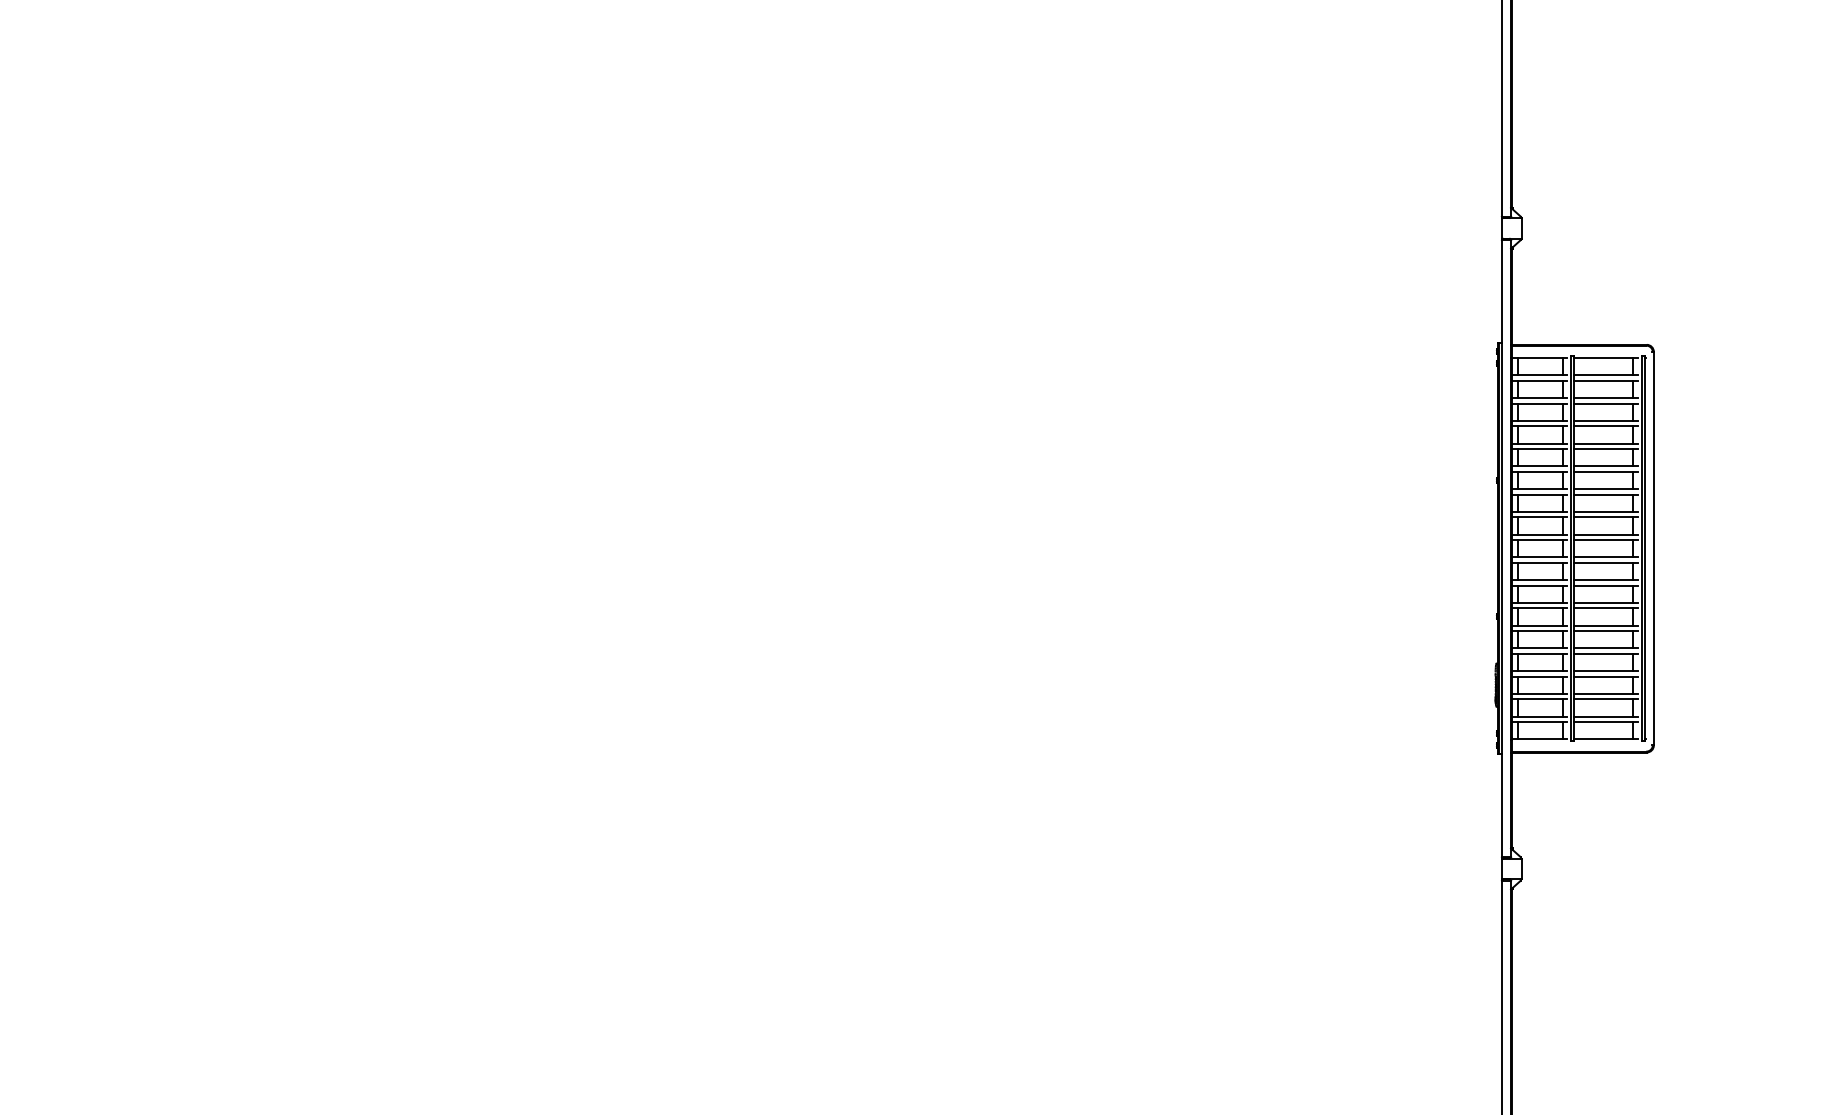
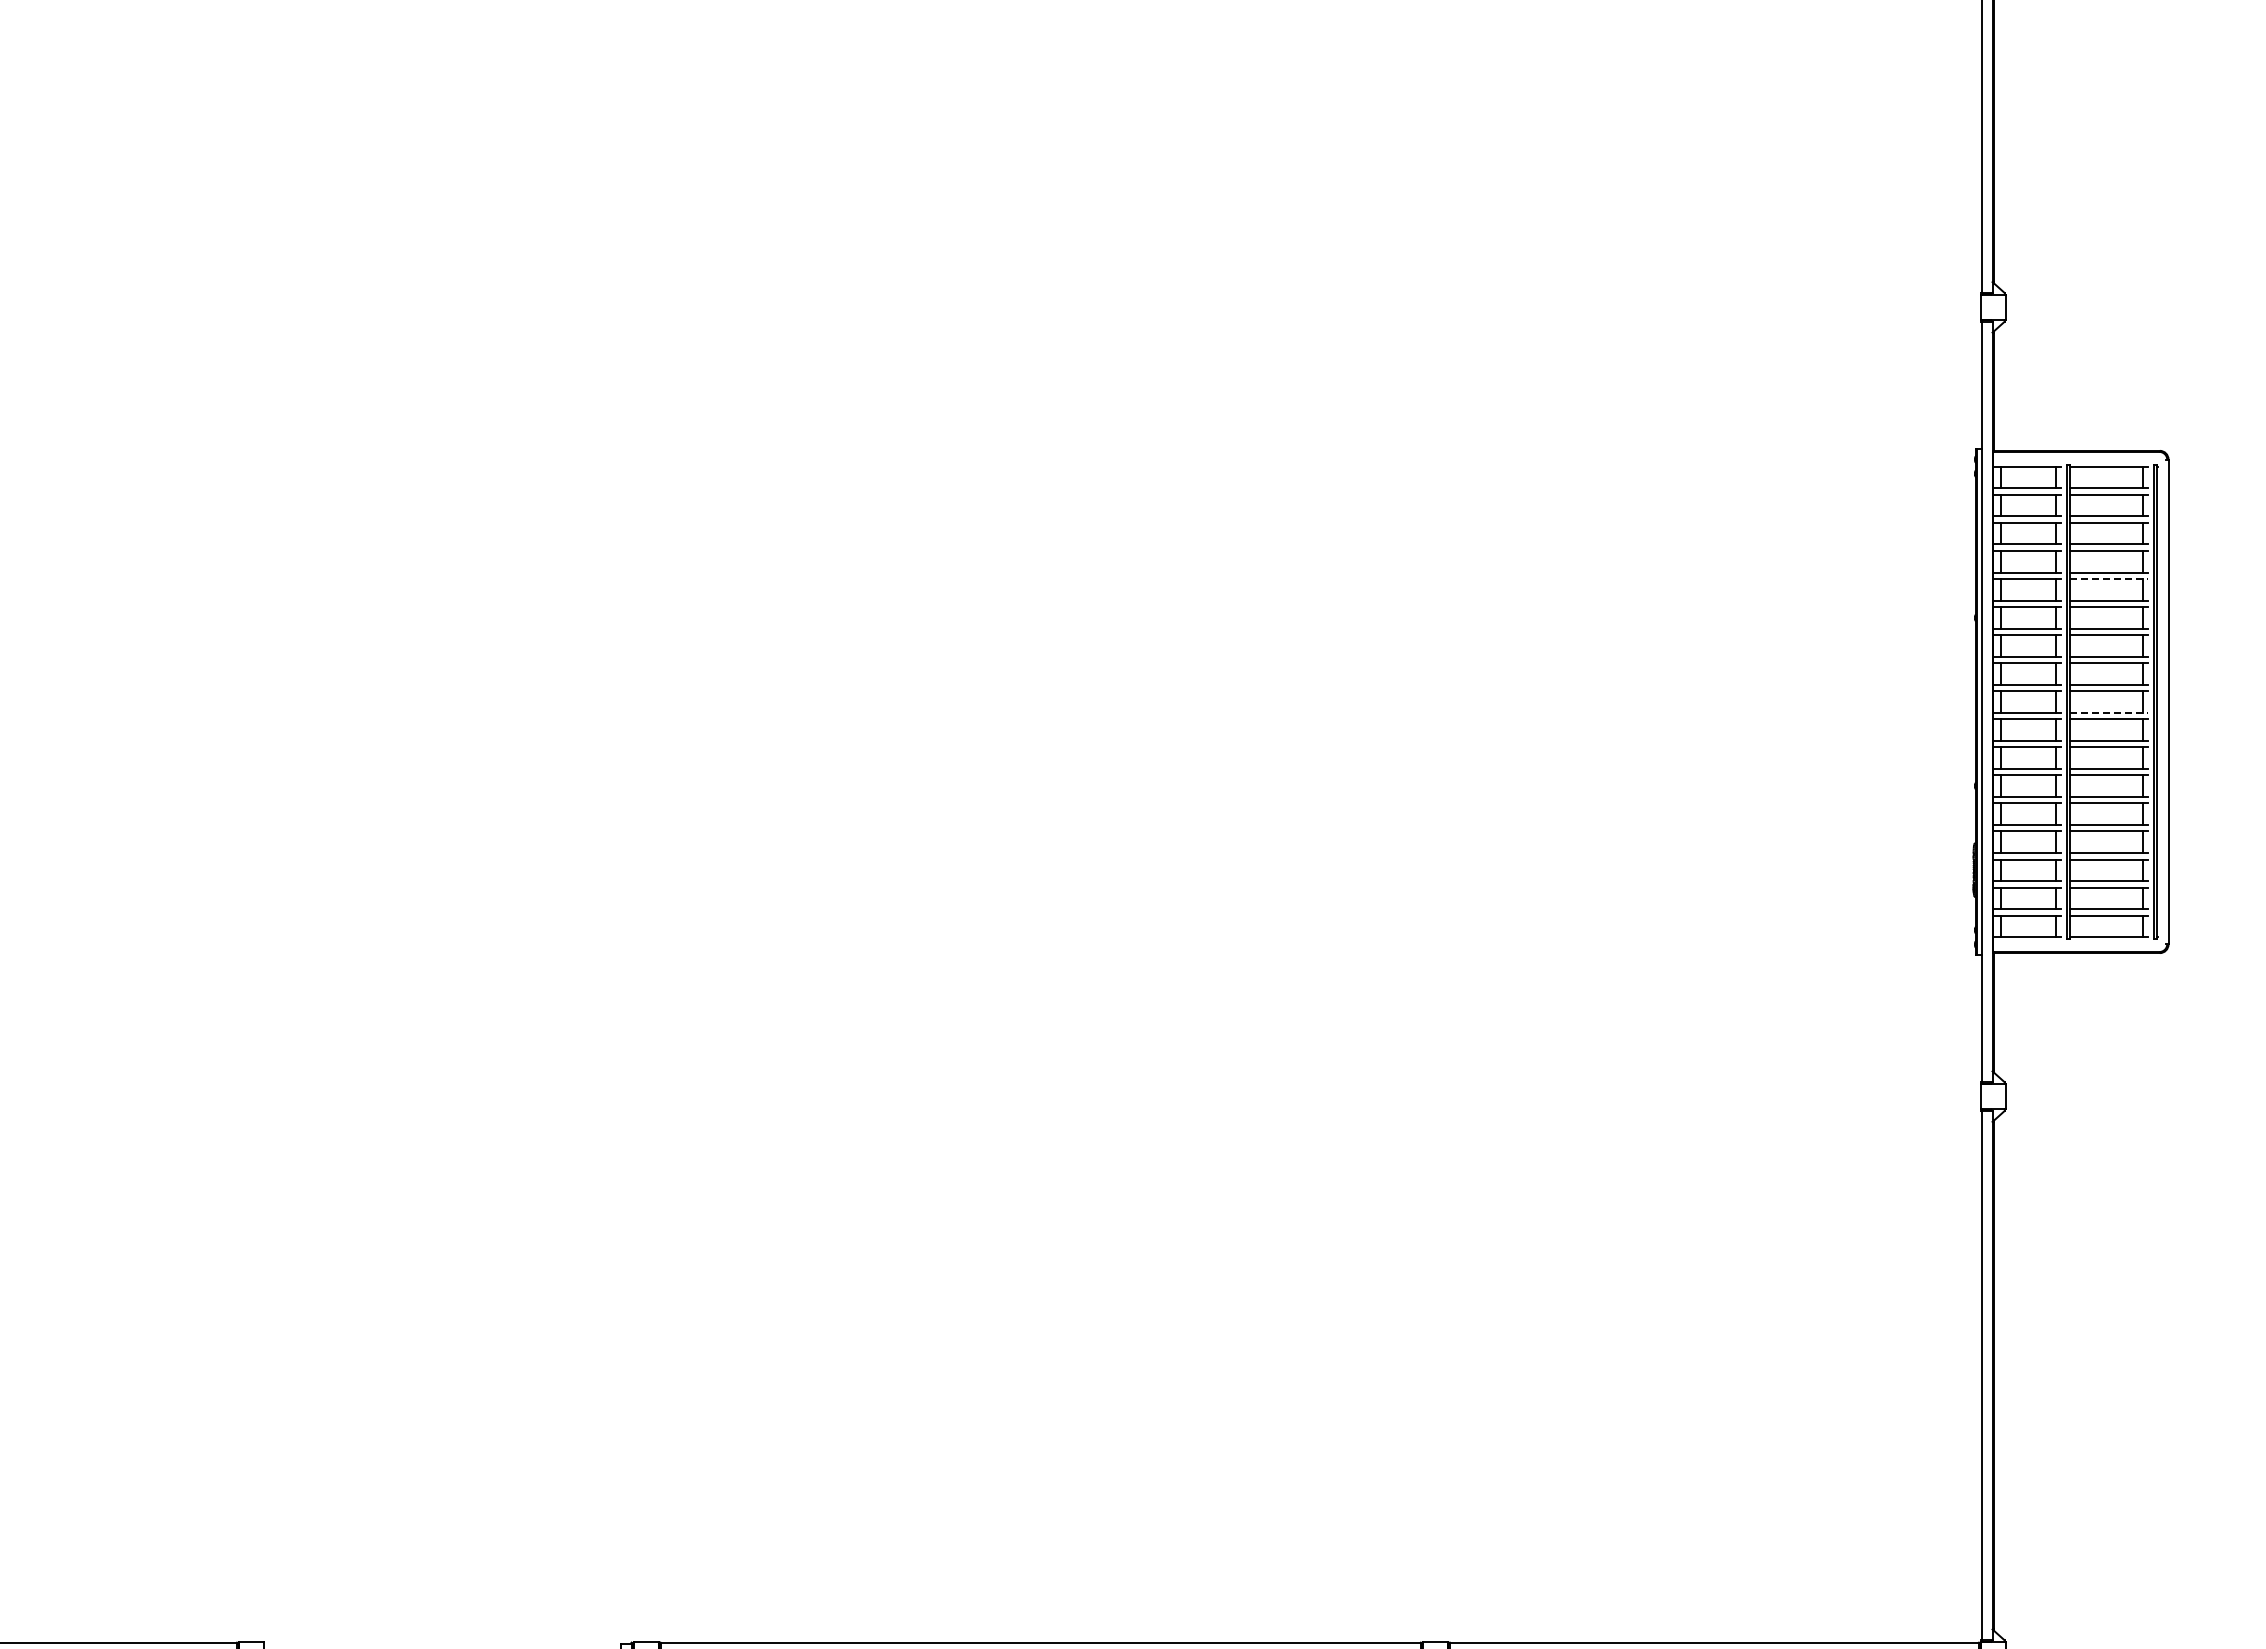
line: (1605, 449) -> (2109, 579), solid -> dashed
line: (1605, 557) -> (2109, 712), solid -> dashed

